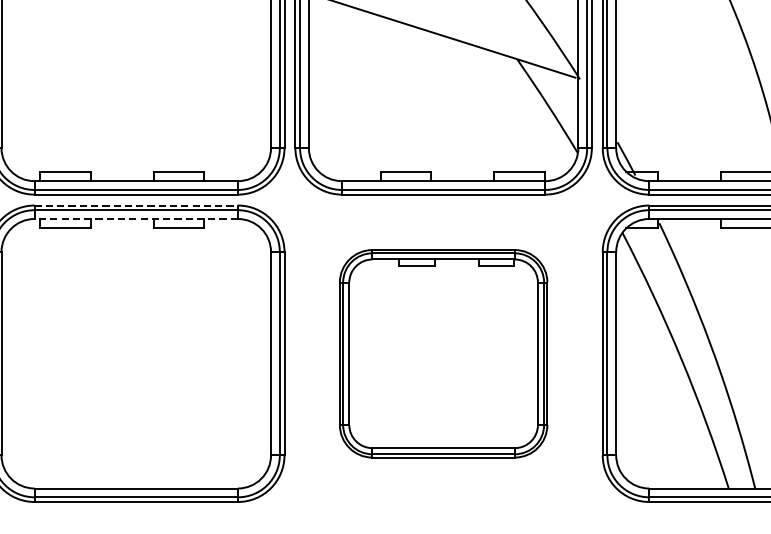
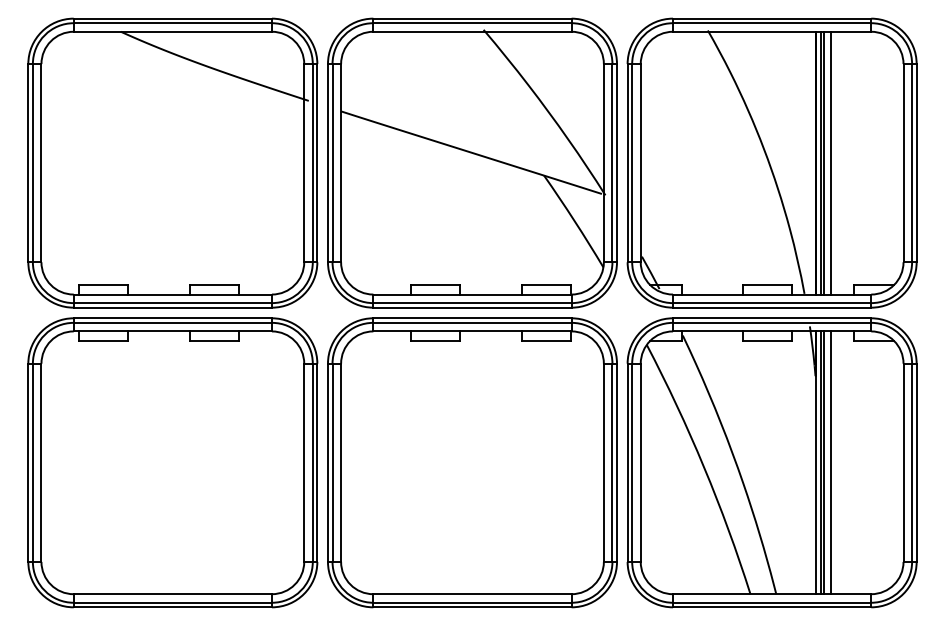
line: (136, 205) -> (173, 318), dashed -> solid
line: (135, 219) -> (172, 331), dashed -> solid
part: (443, 353) -> (472, 462), size x1.43

